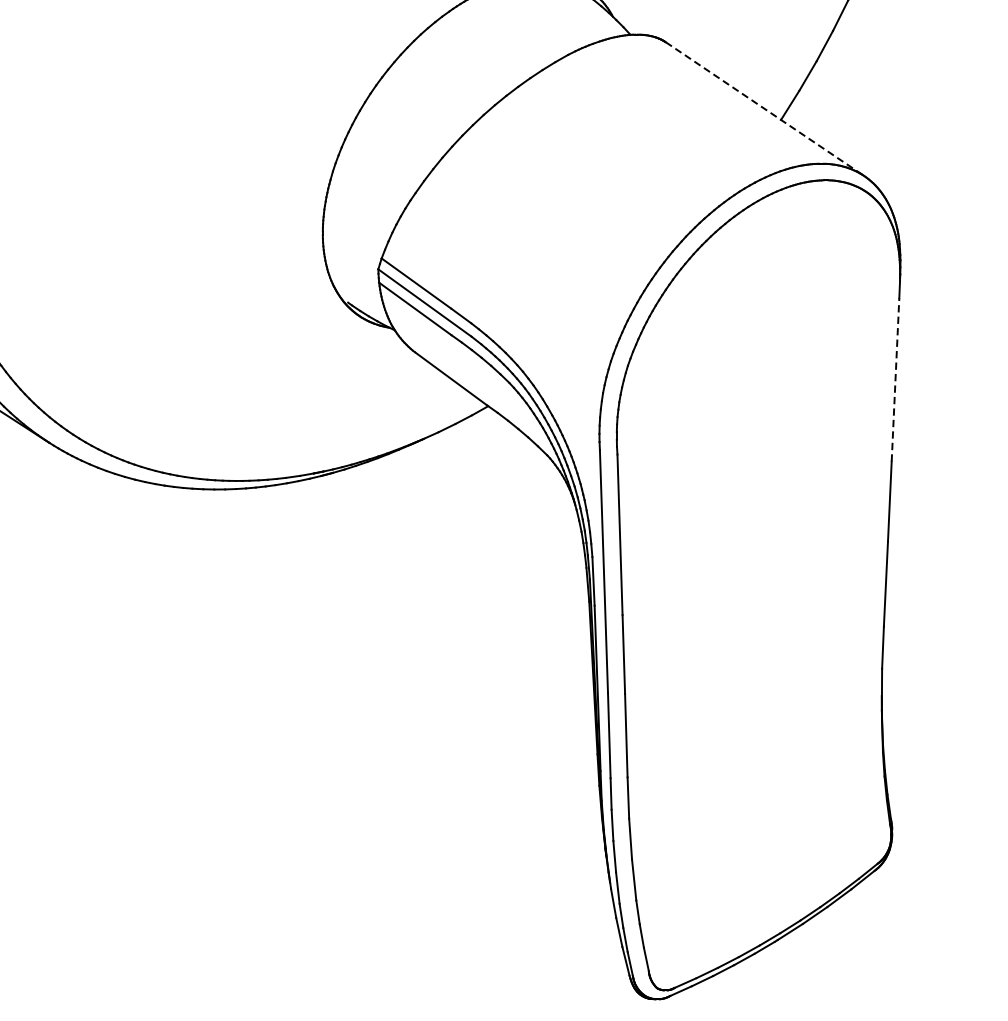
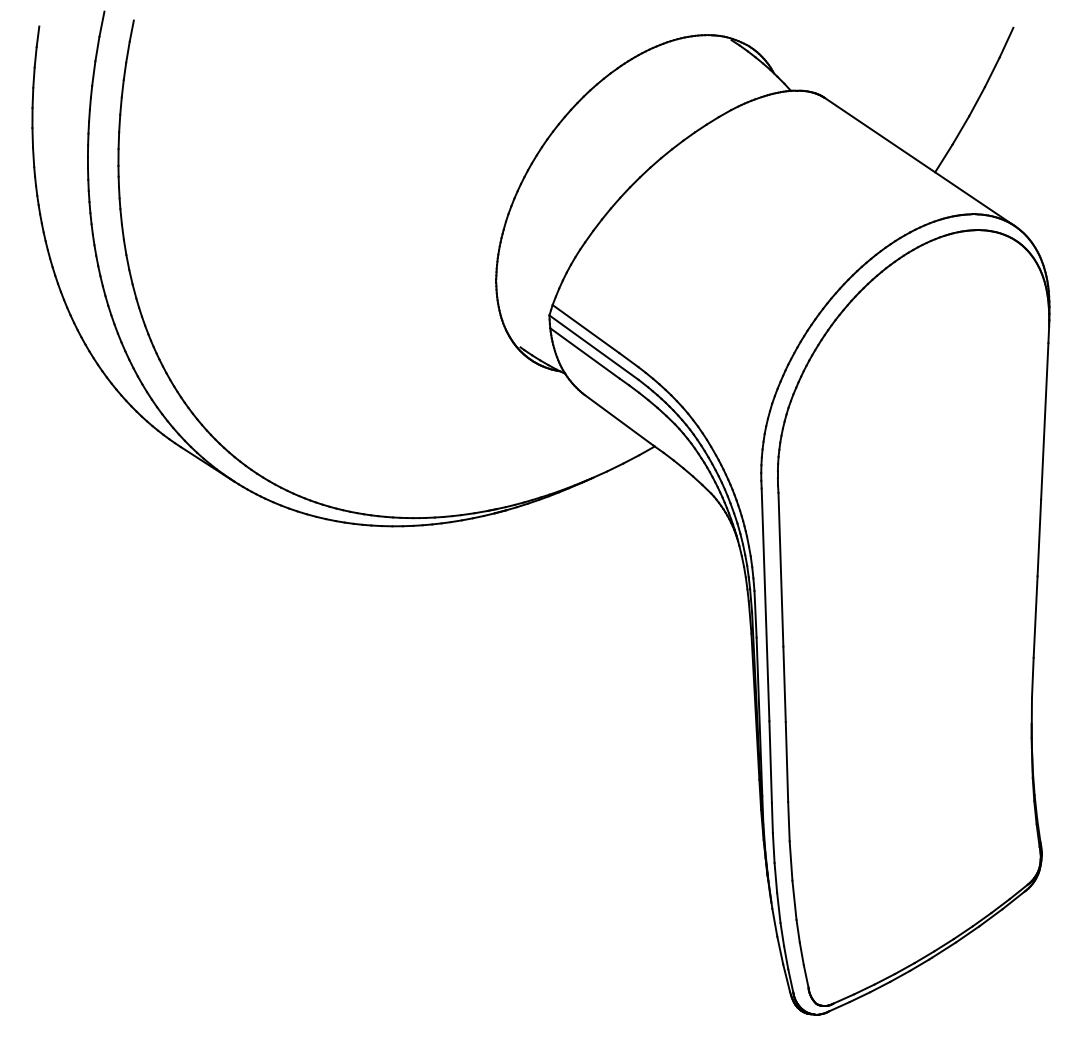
line: (764, 109) -> (919, 162), dashed -> solid
line: (895, 379) -> (1044, 420), dashed -> solid

